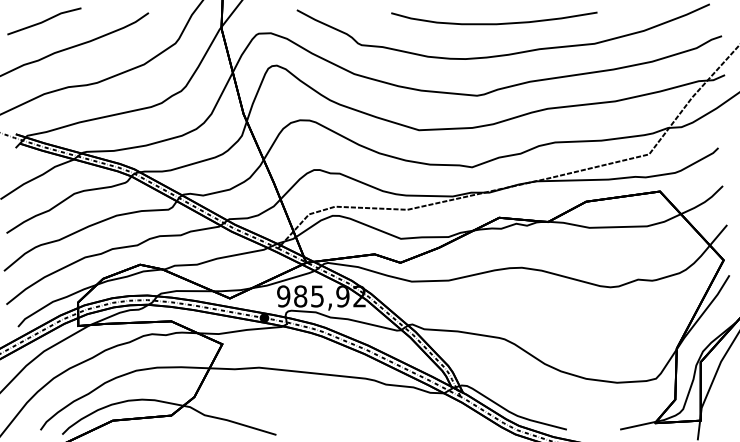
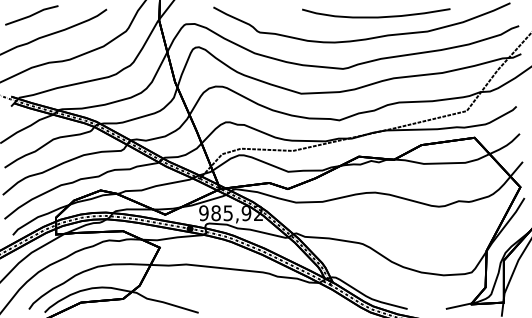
curve: (494, 23) -> (376, 16), moved

